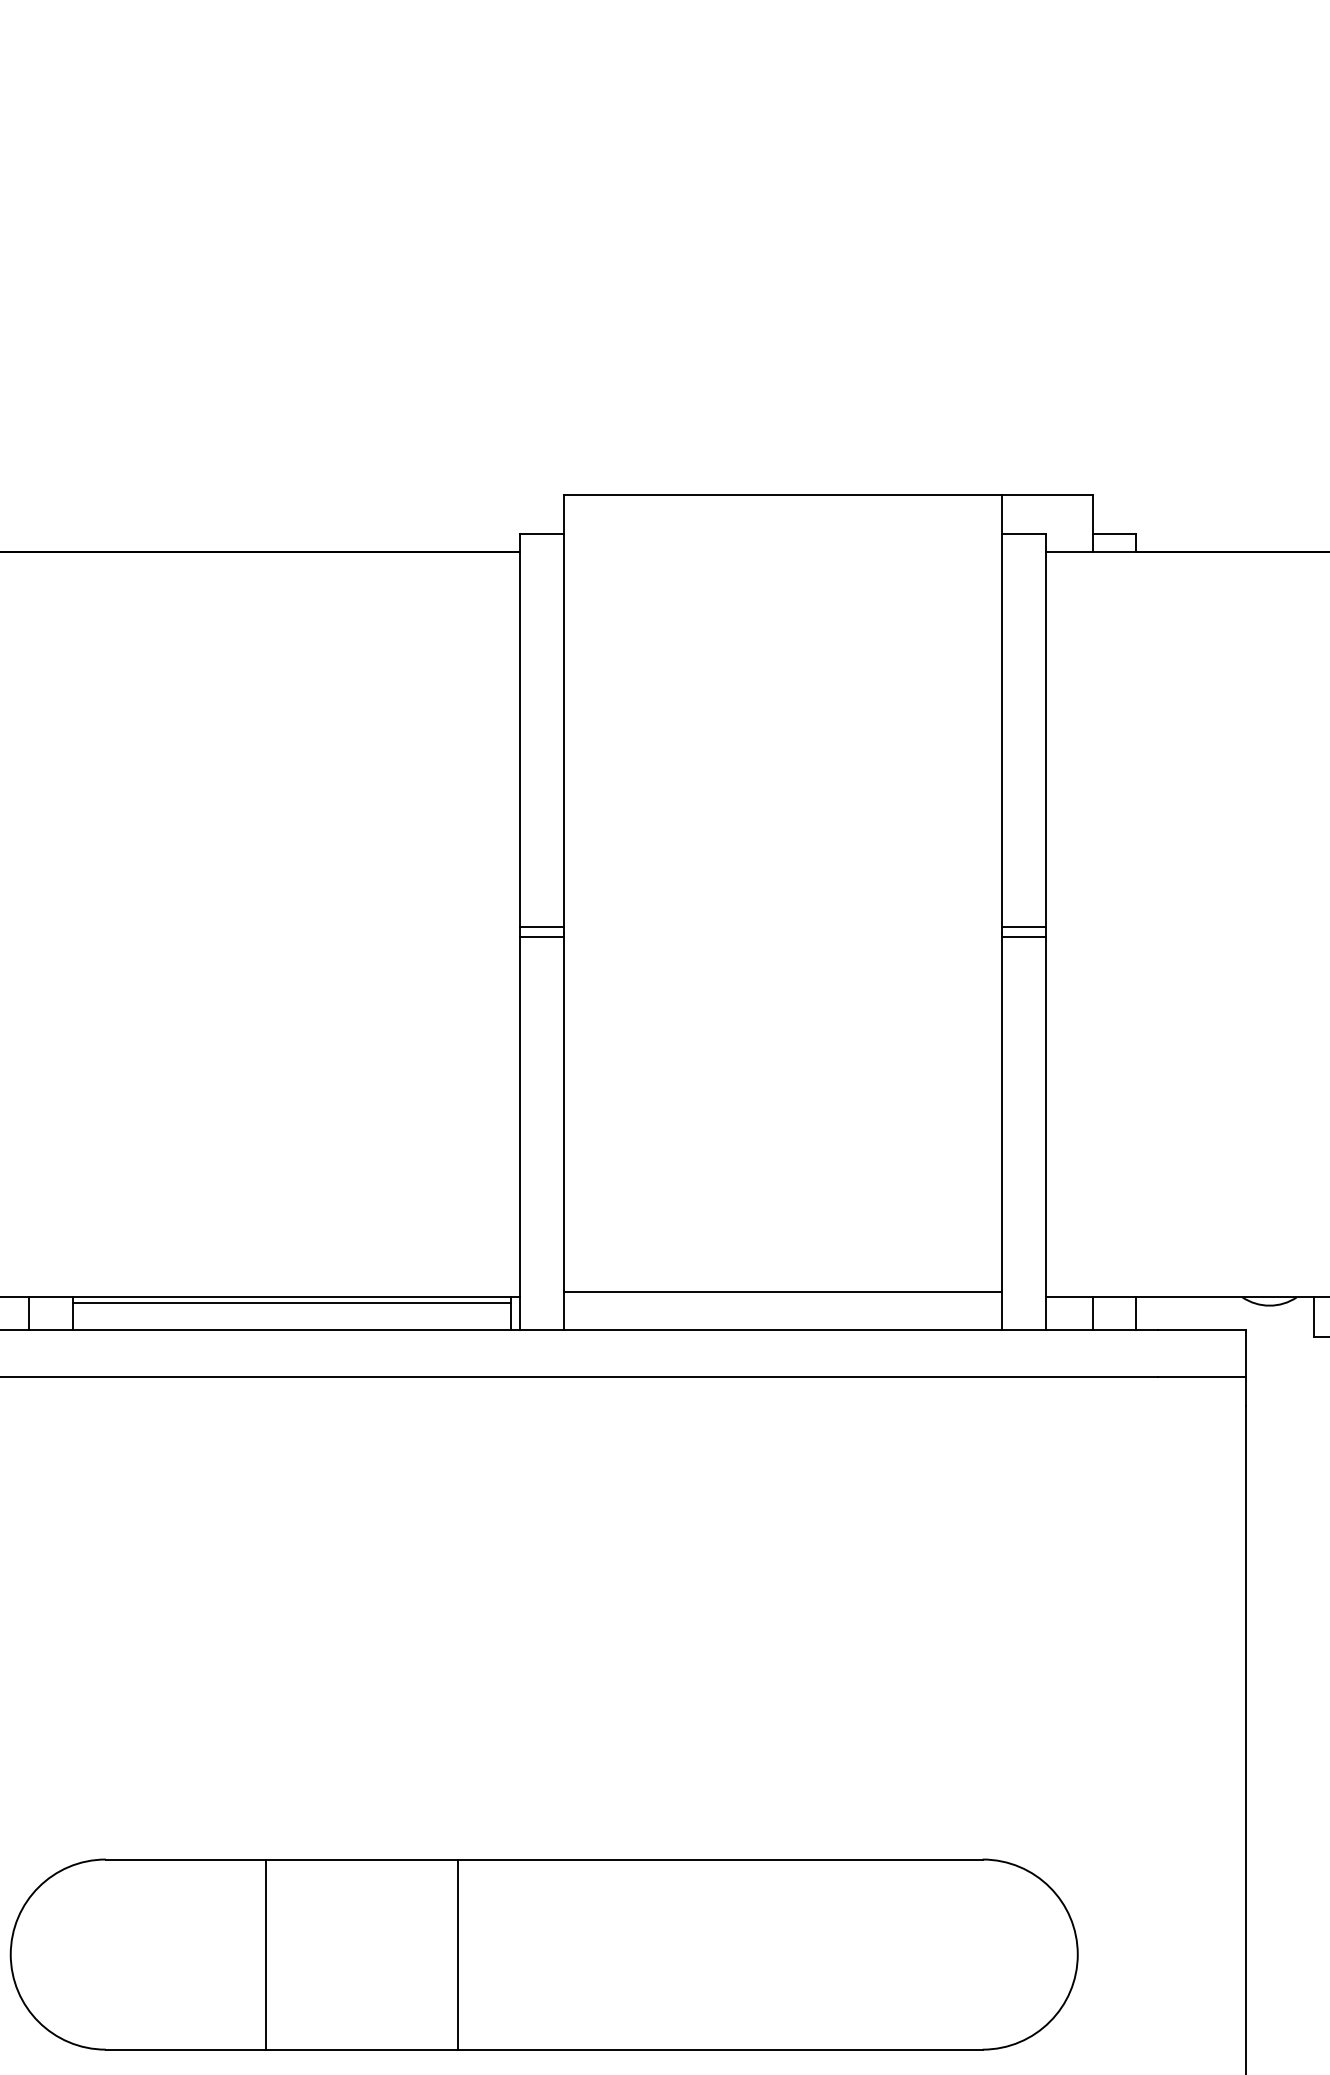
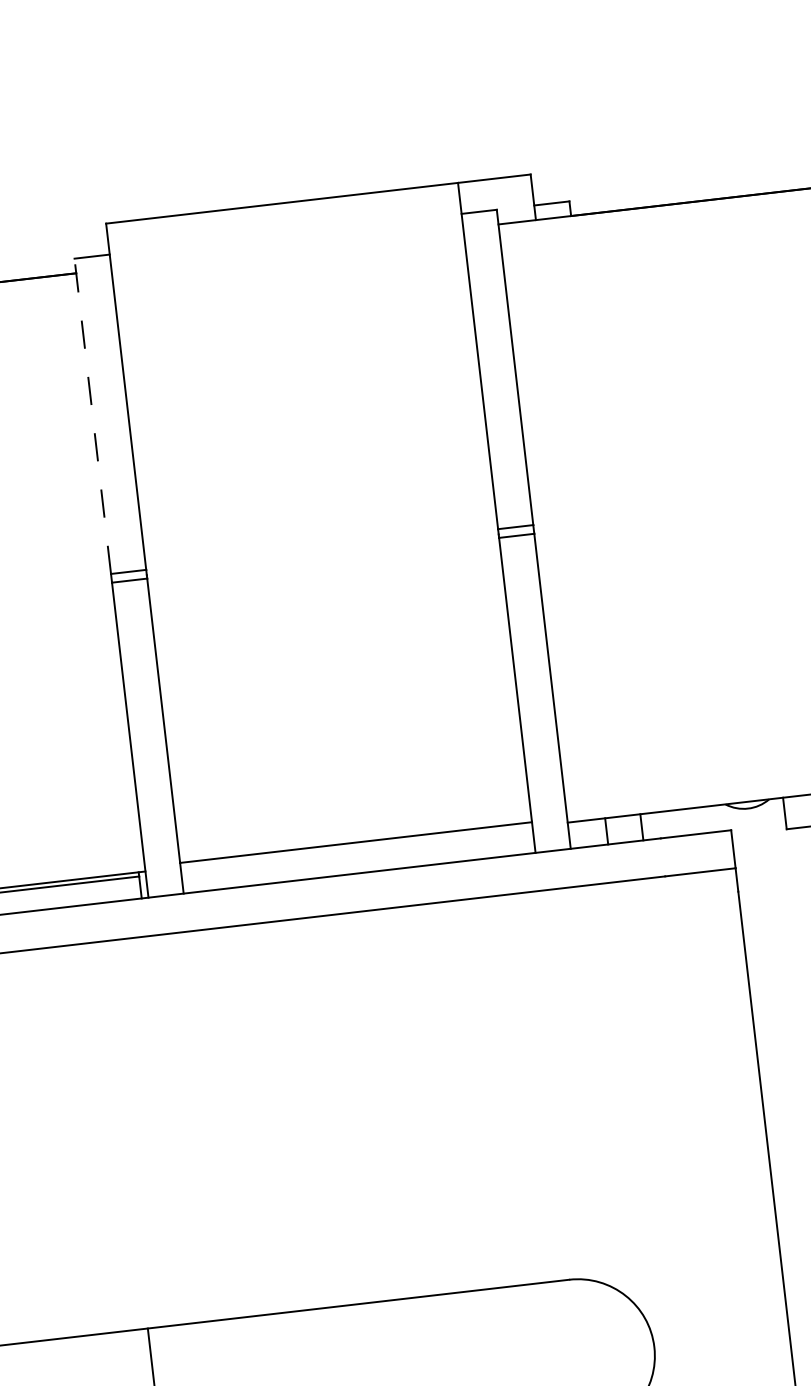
line: (519, 729) -> (92, 415), solid -> dashed

